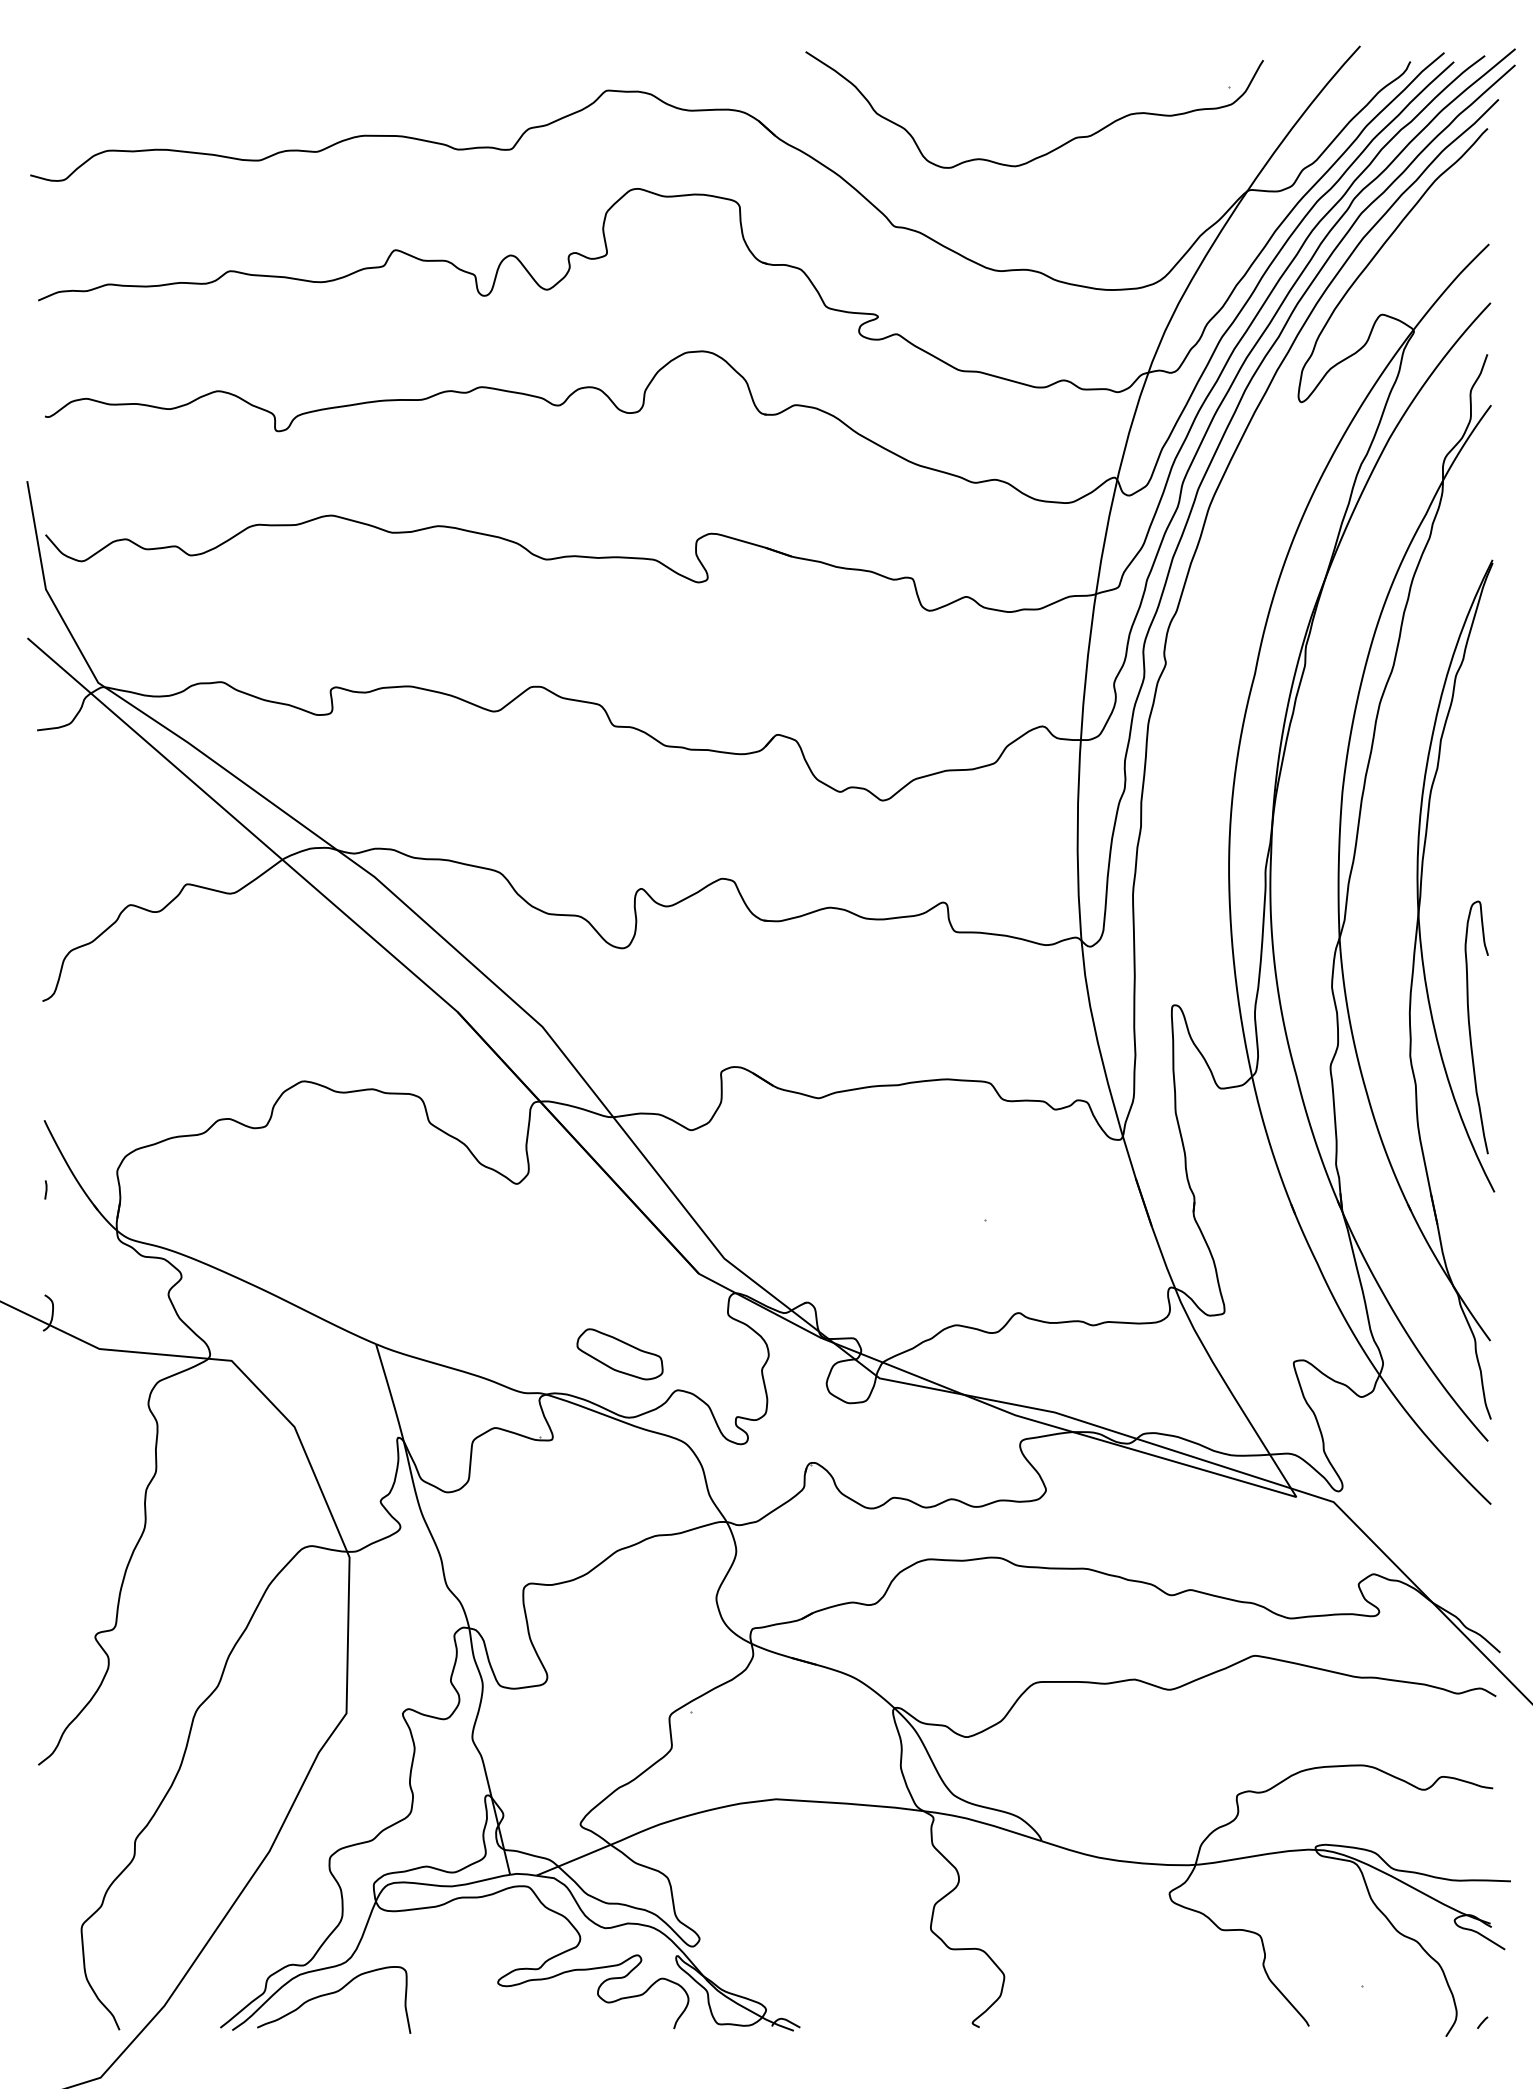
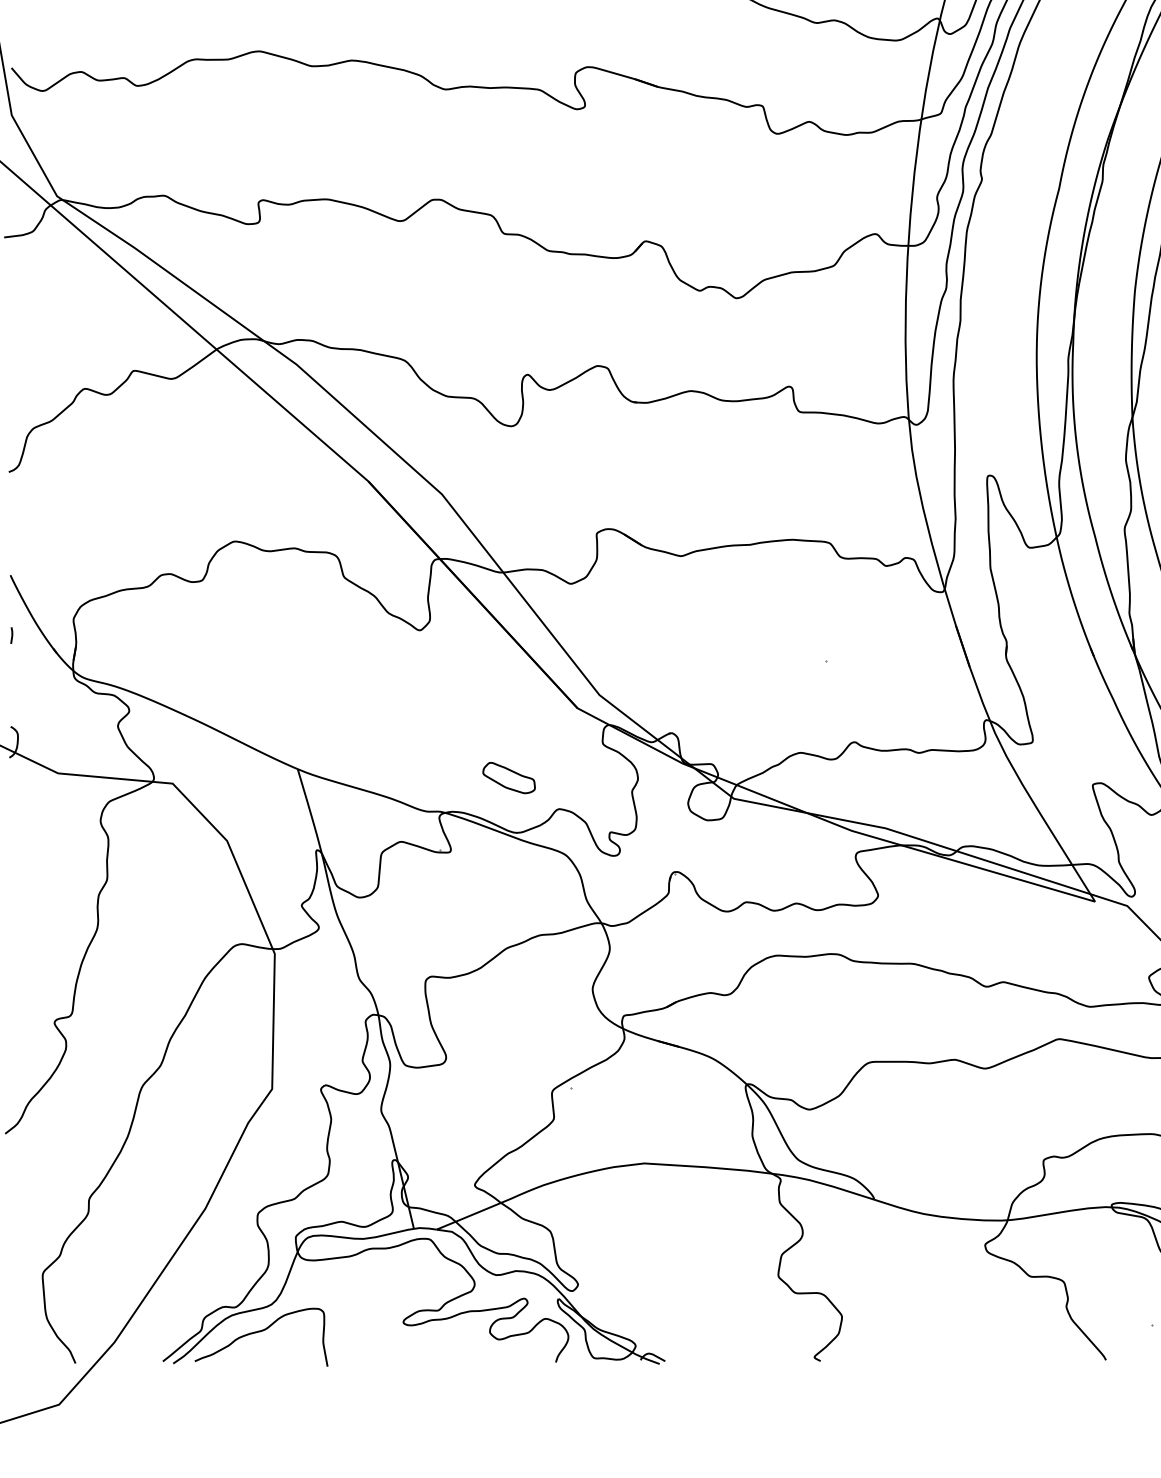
part: (619, 1354) -> (508, 778), size x0.7

